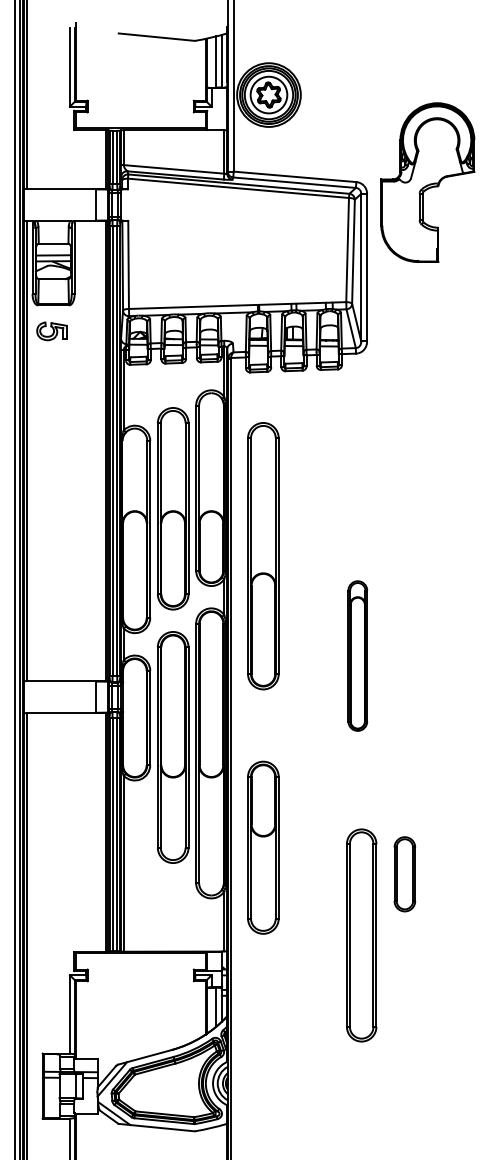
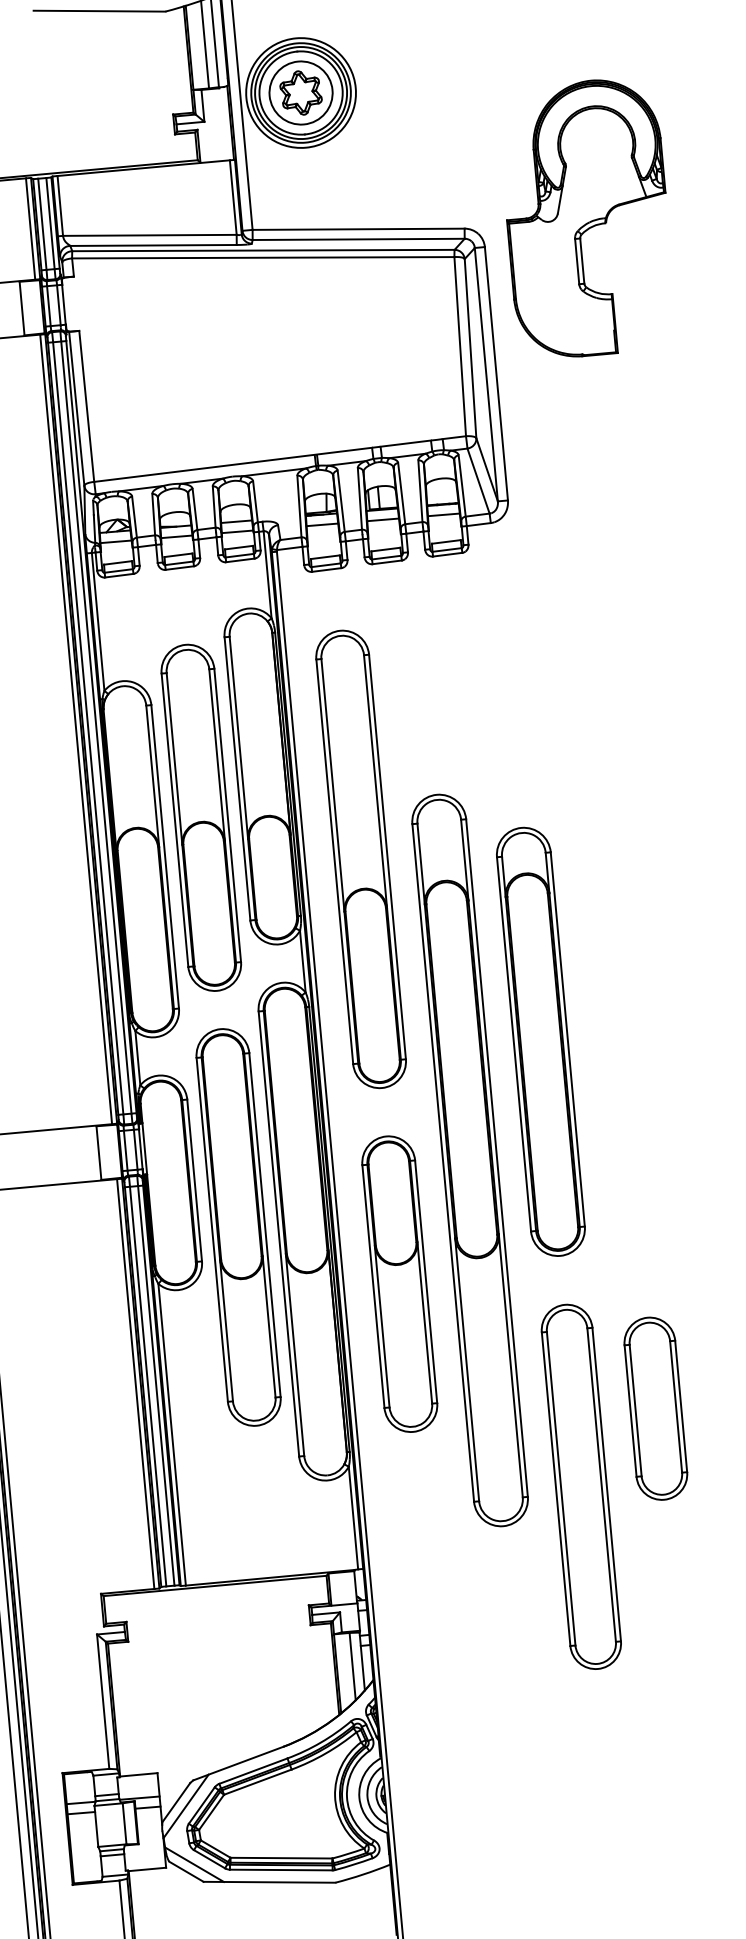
part: (263, 556) -> (361, 859), moved
part: (357, 655) -> (540, 1040), size x1.67
part: (310, 720) -> (469, 1159), added
part: (263, 847) -> (399, 1283), moved
part: (404, 874) -> (655, 1409), size x1.43
part: (361, 935) -> (581, 1486), moved

